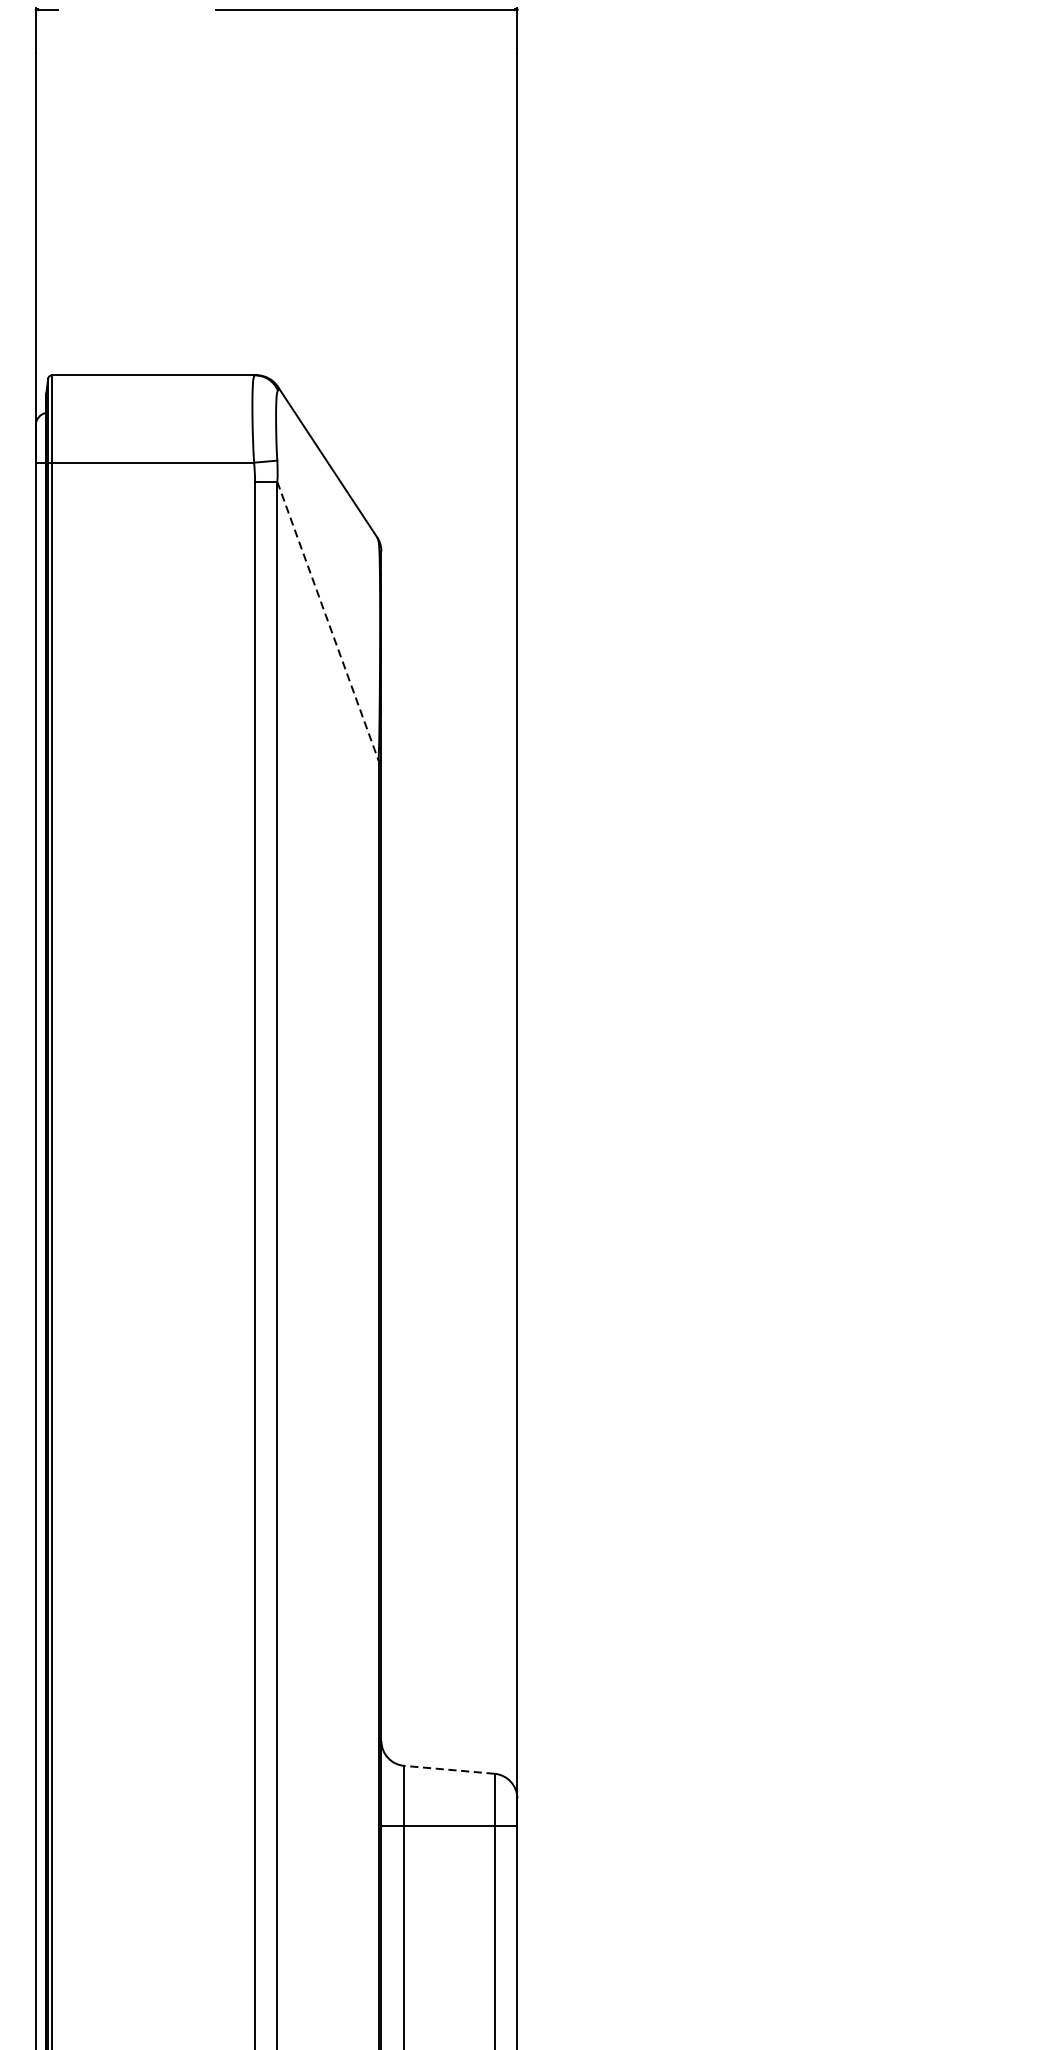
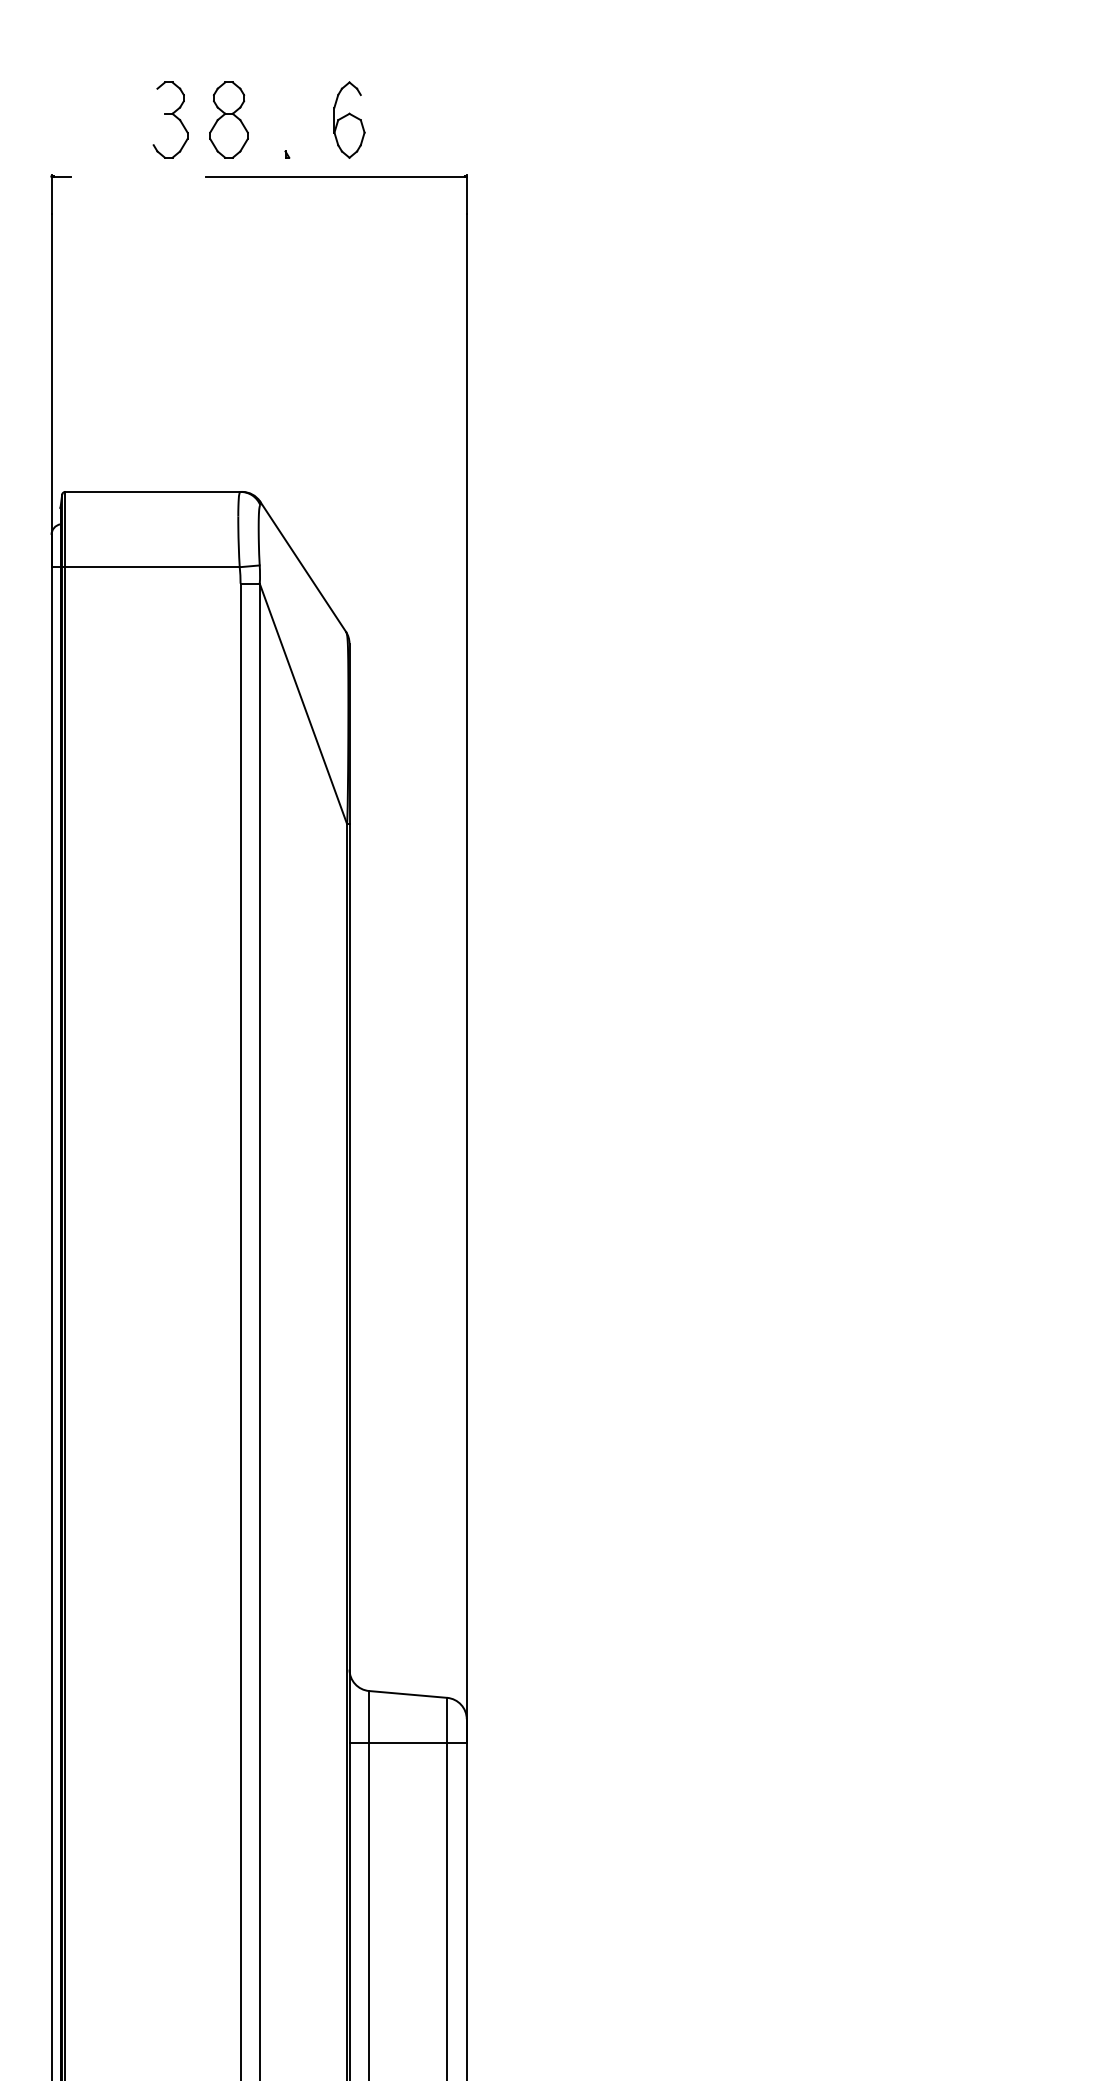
line: (328, 621) -> (303, 704), dashed -> solid
line: (448, 1769) -> (407, 1694), dashed -> solid

